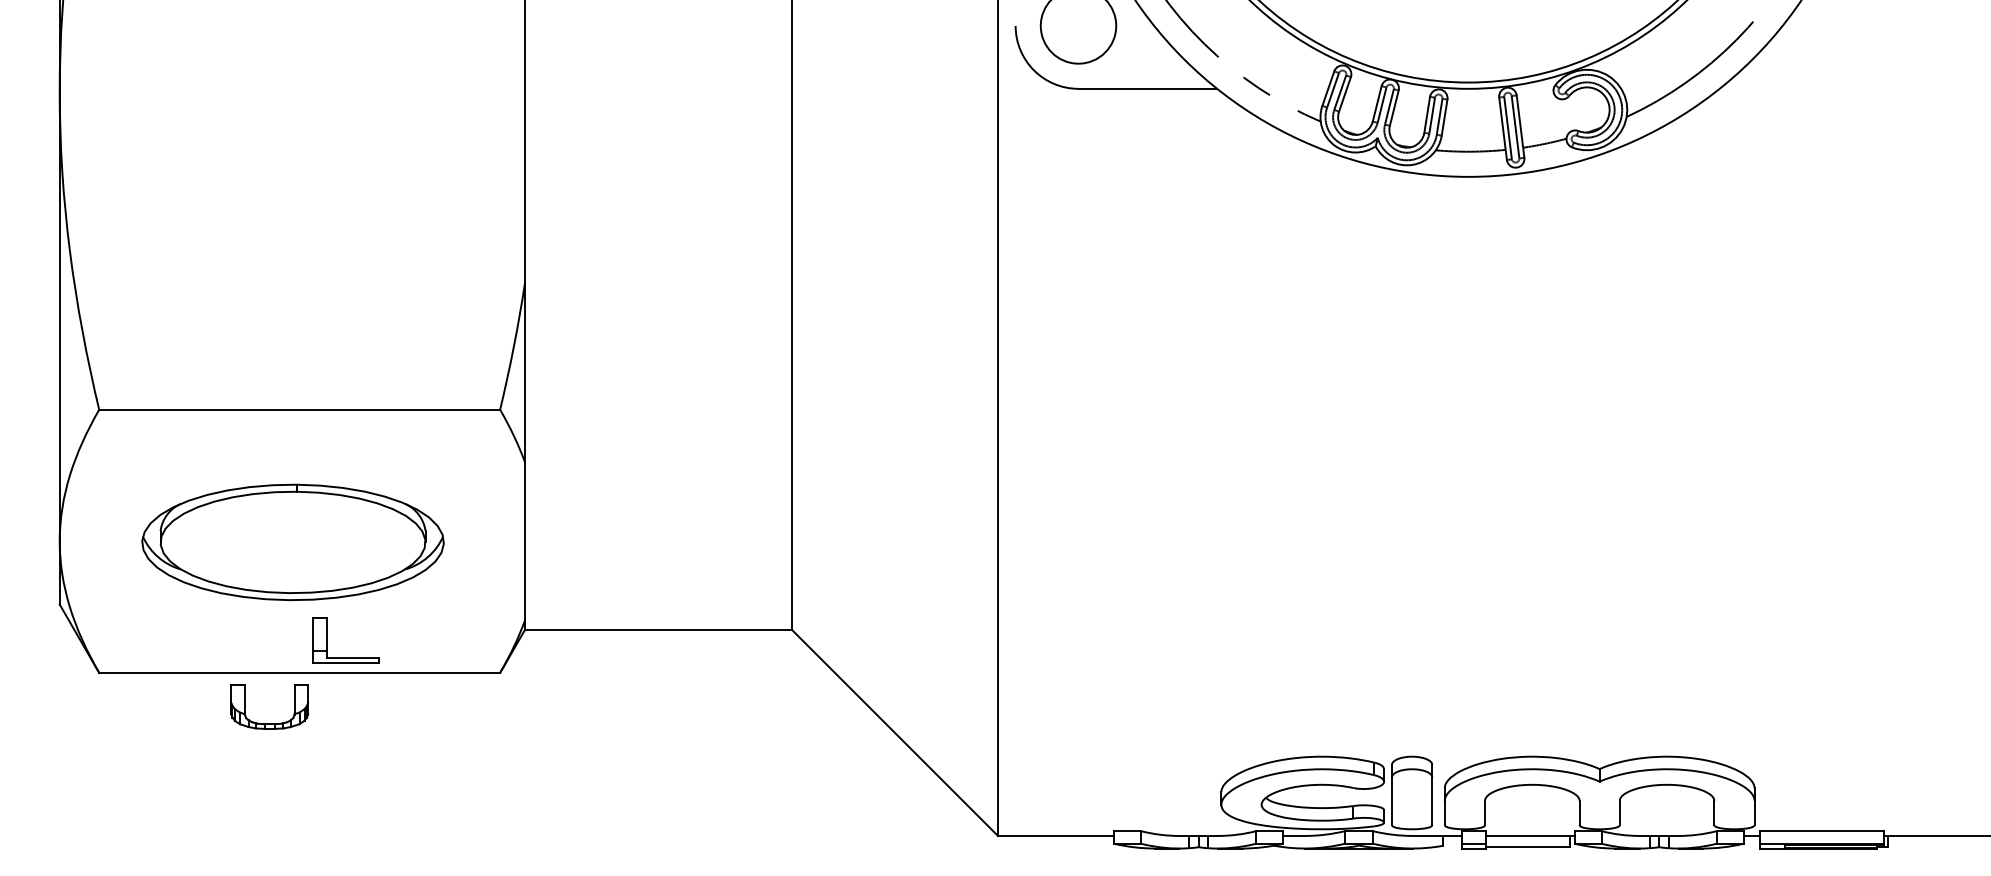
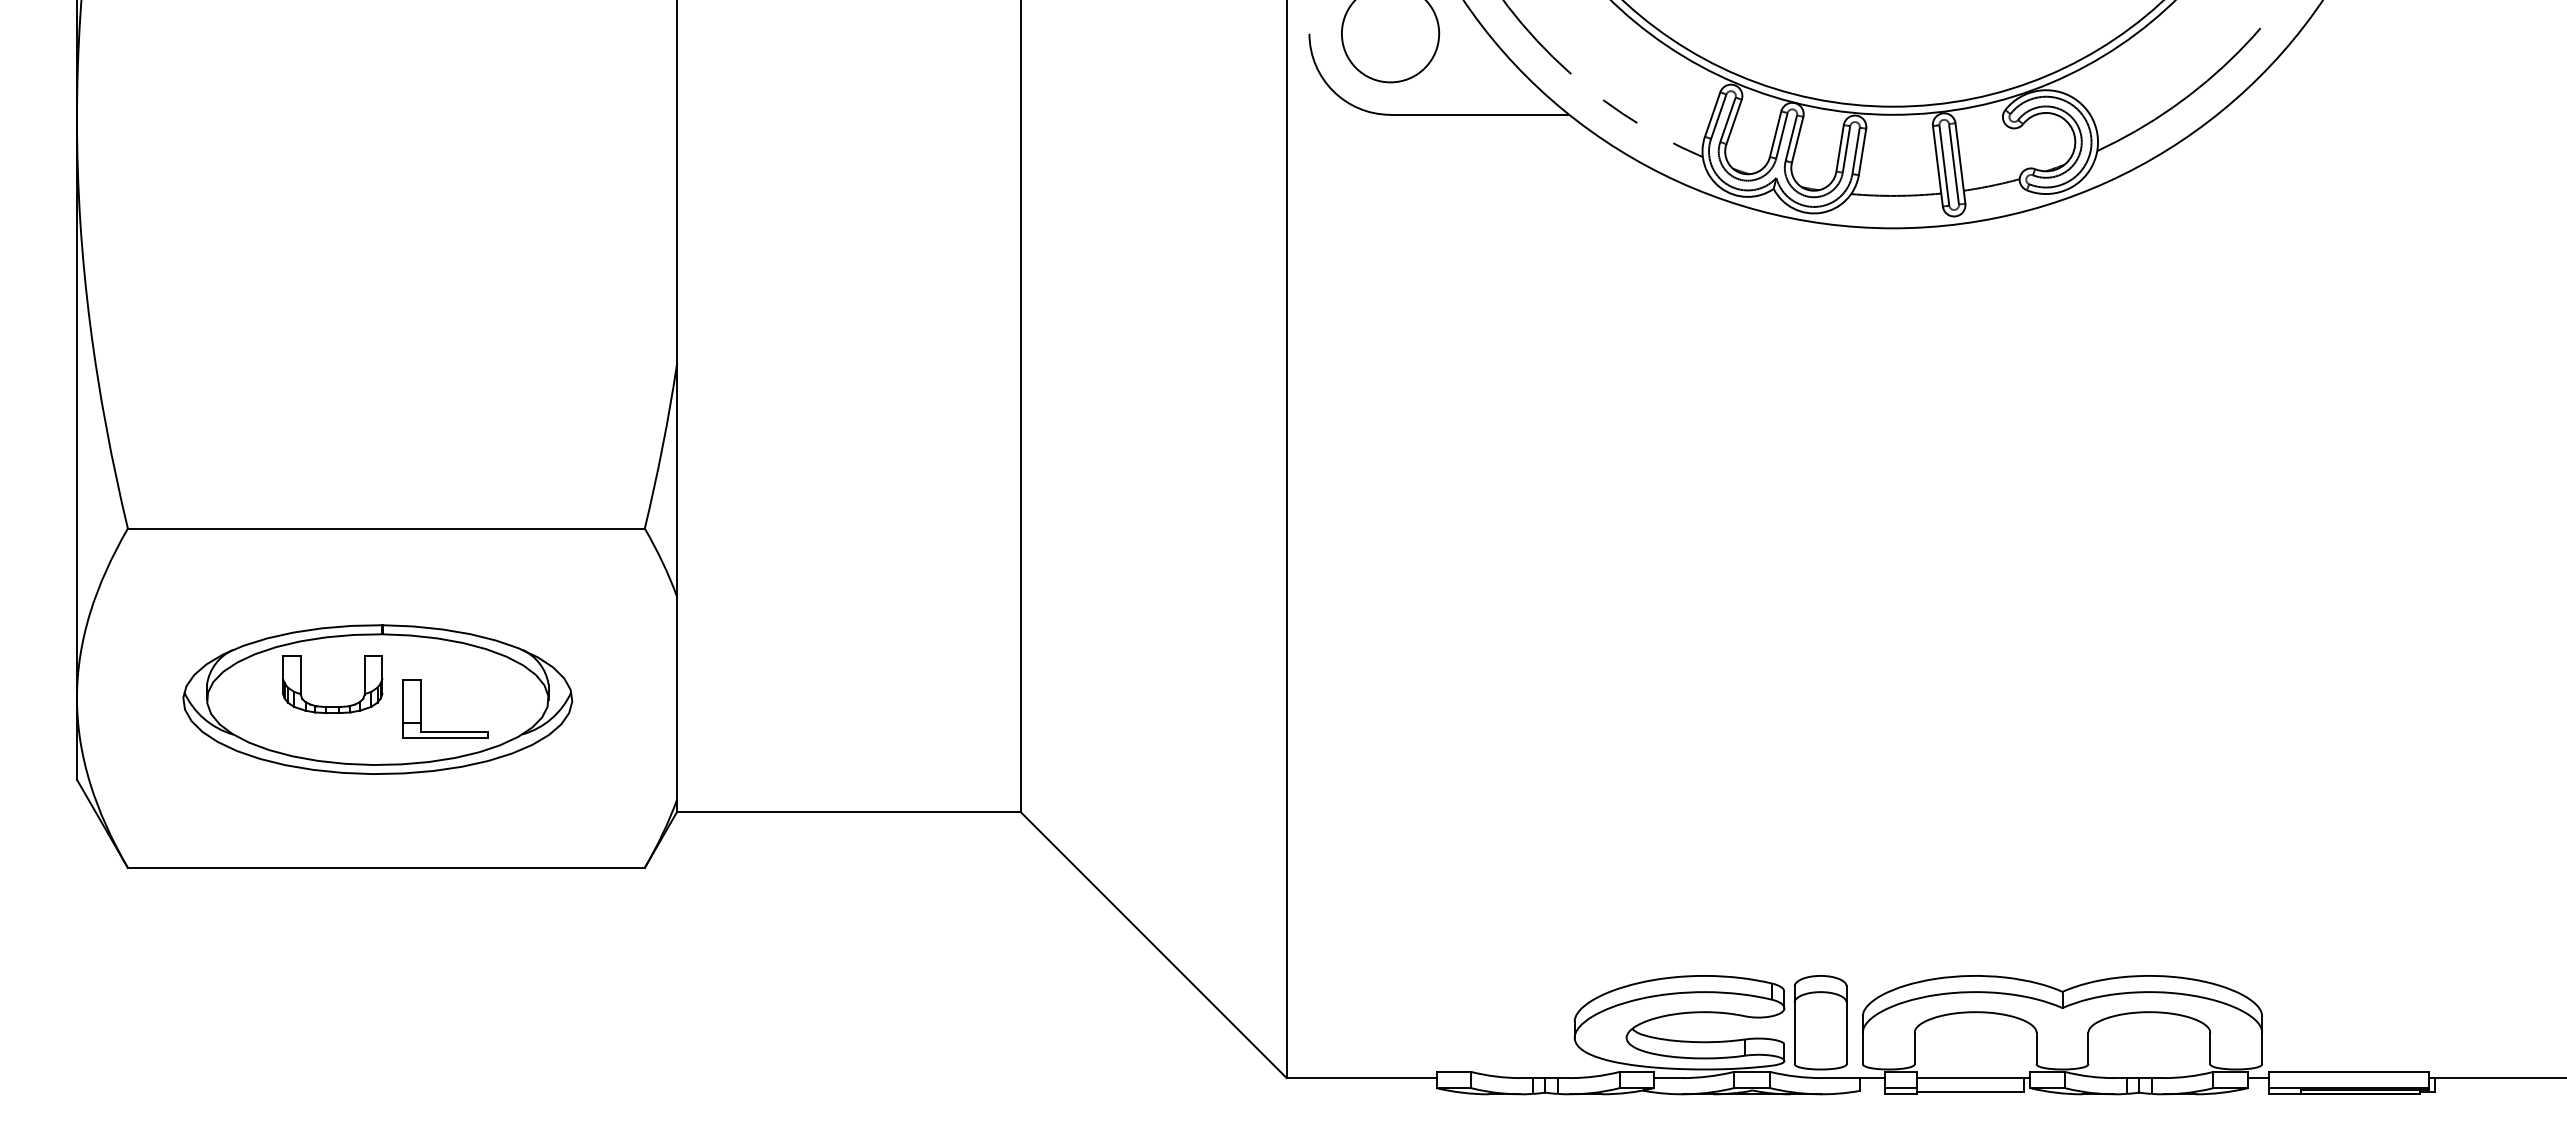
part: (345, 657) -> (445, 731), moved
part: (269, 723) -> (332, 706), moved

